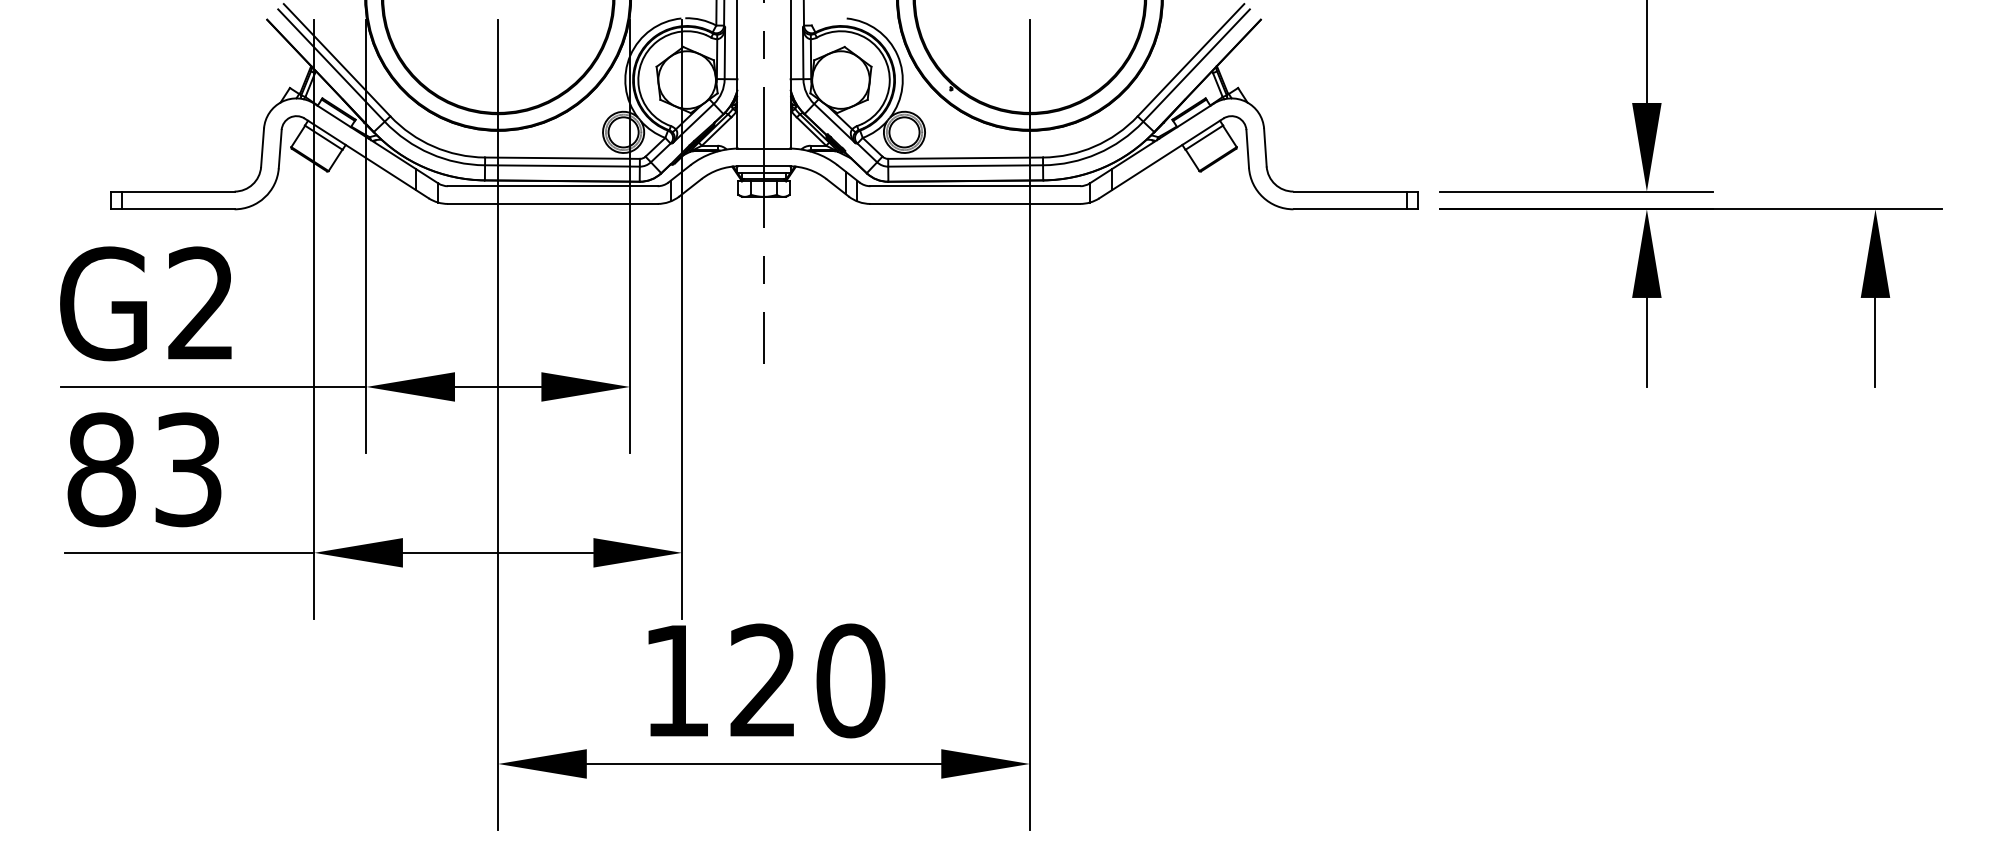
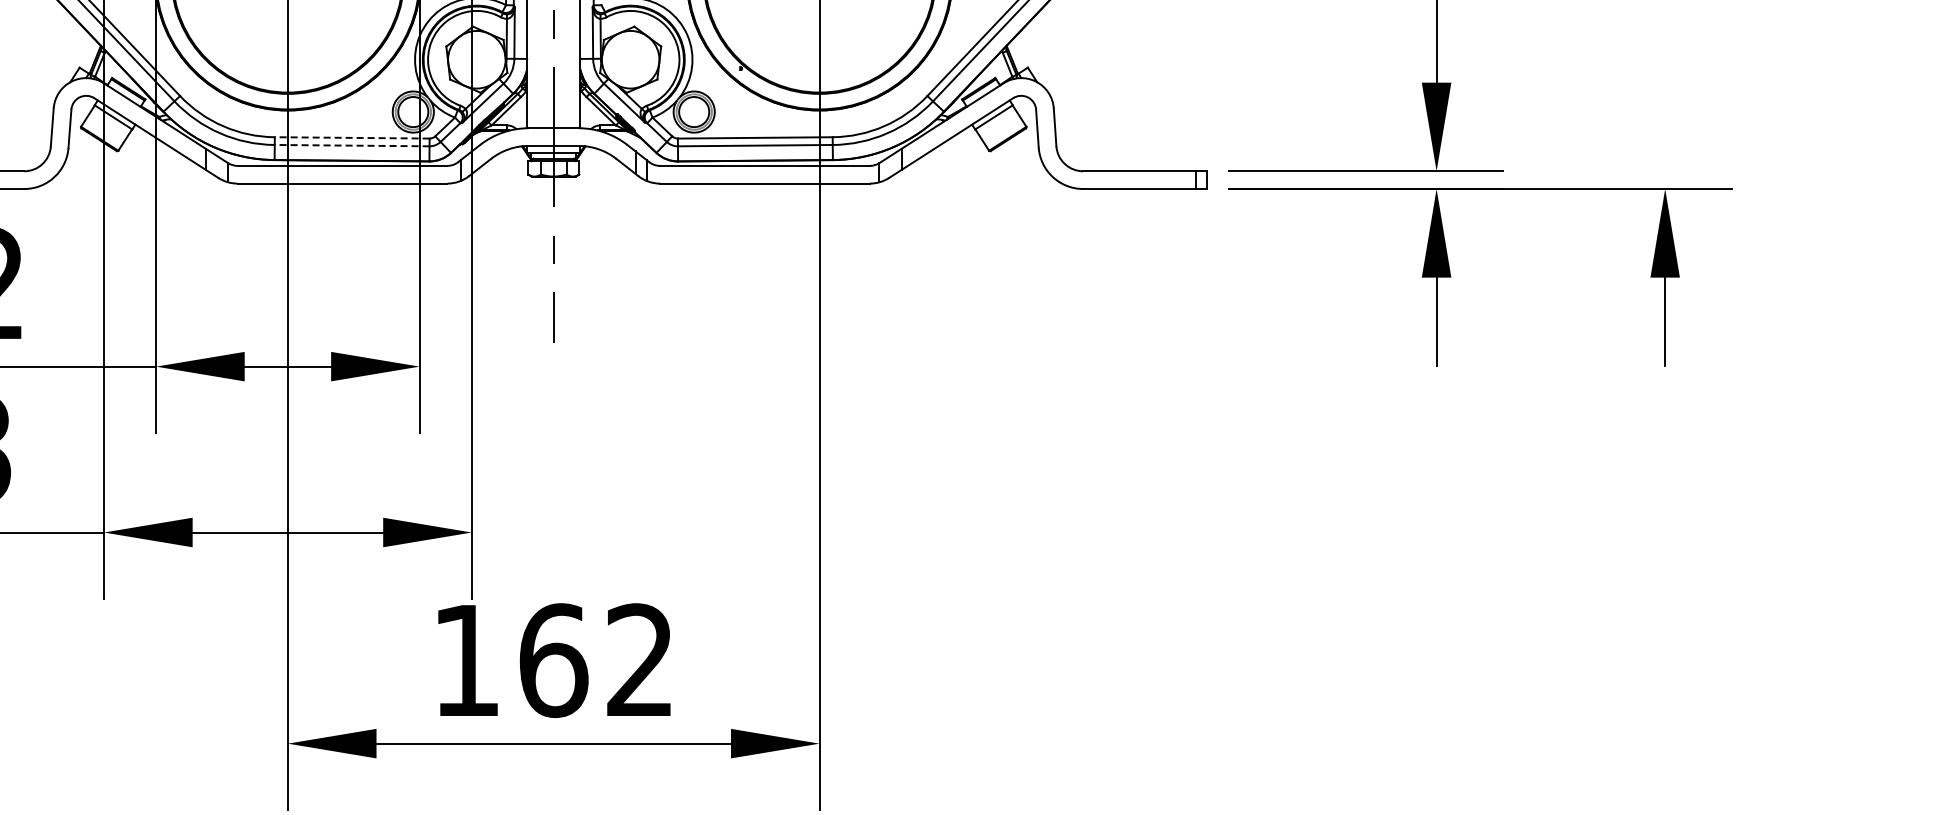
line: (562, 158) -> (352, 138), solid -> dashed
line: (561, 165) -> (351, 145), solid -> dashed
text: (807, 680) -> (597, 660), 120 -> 162

